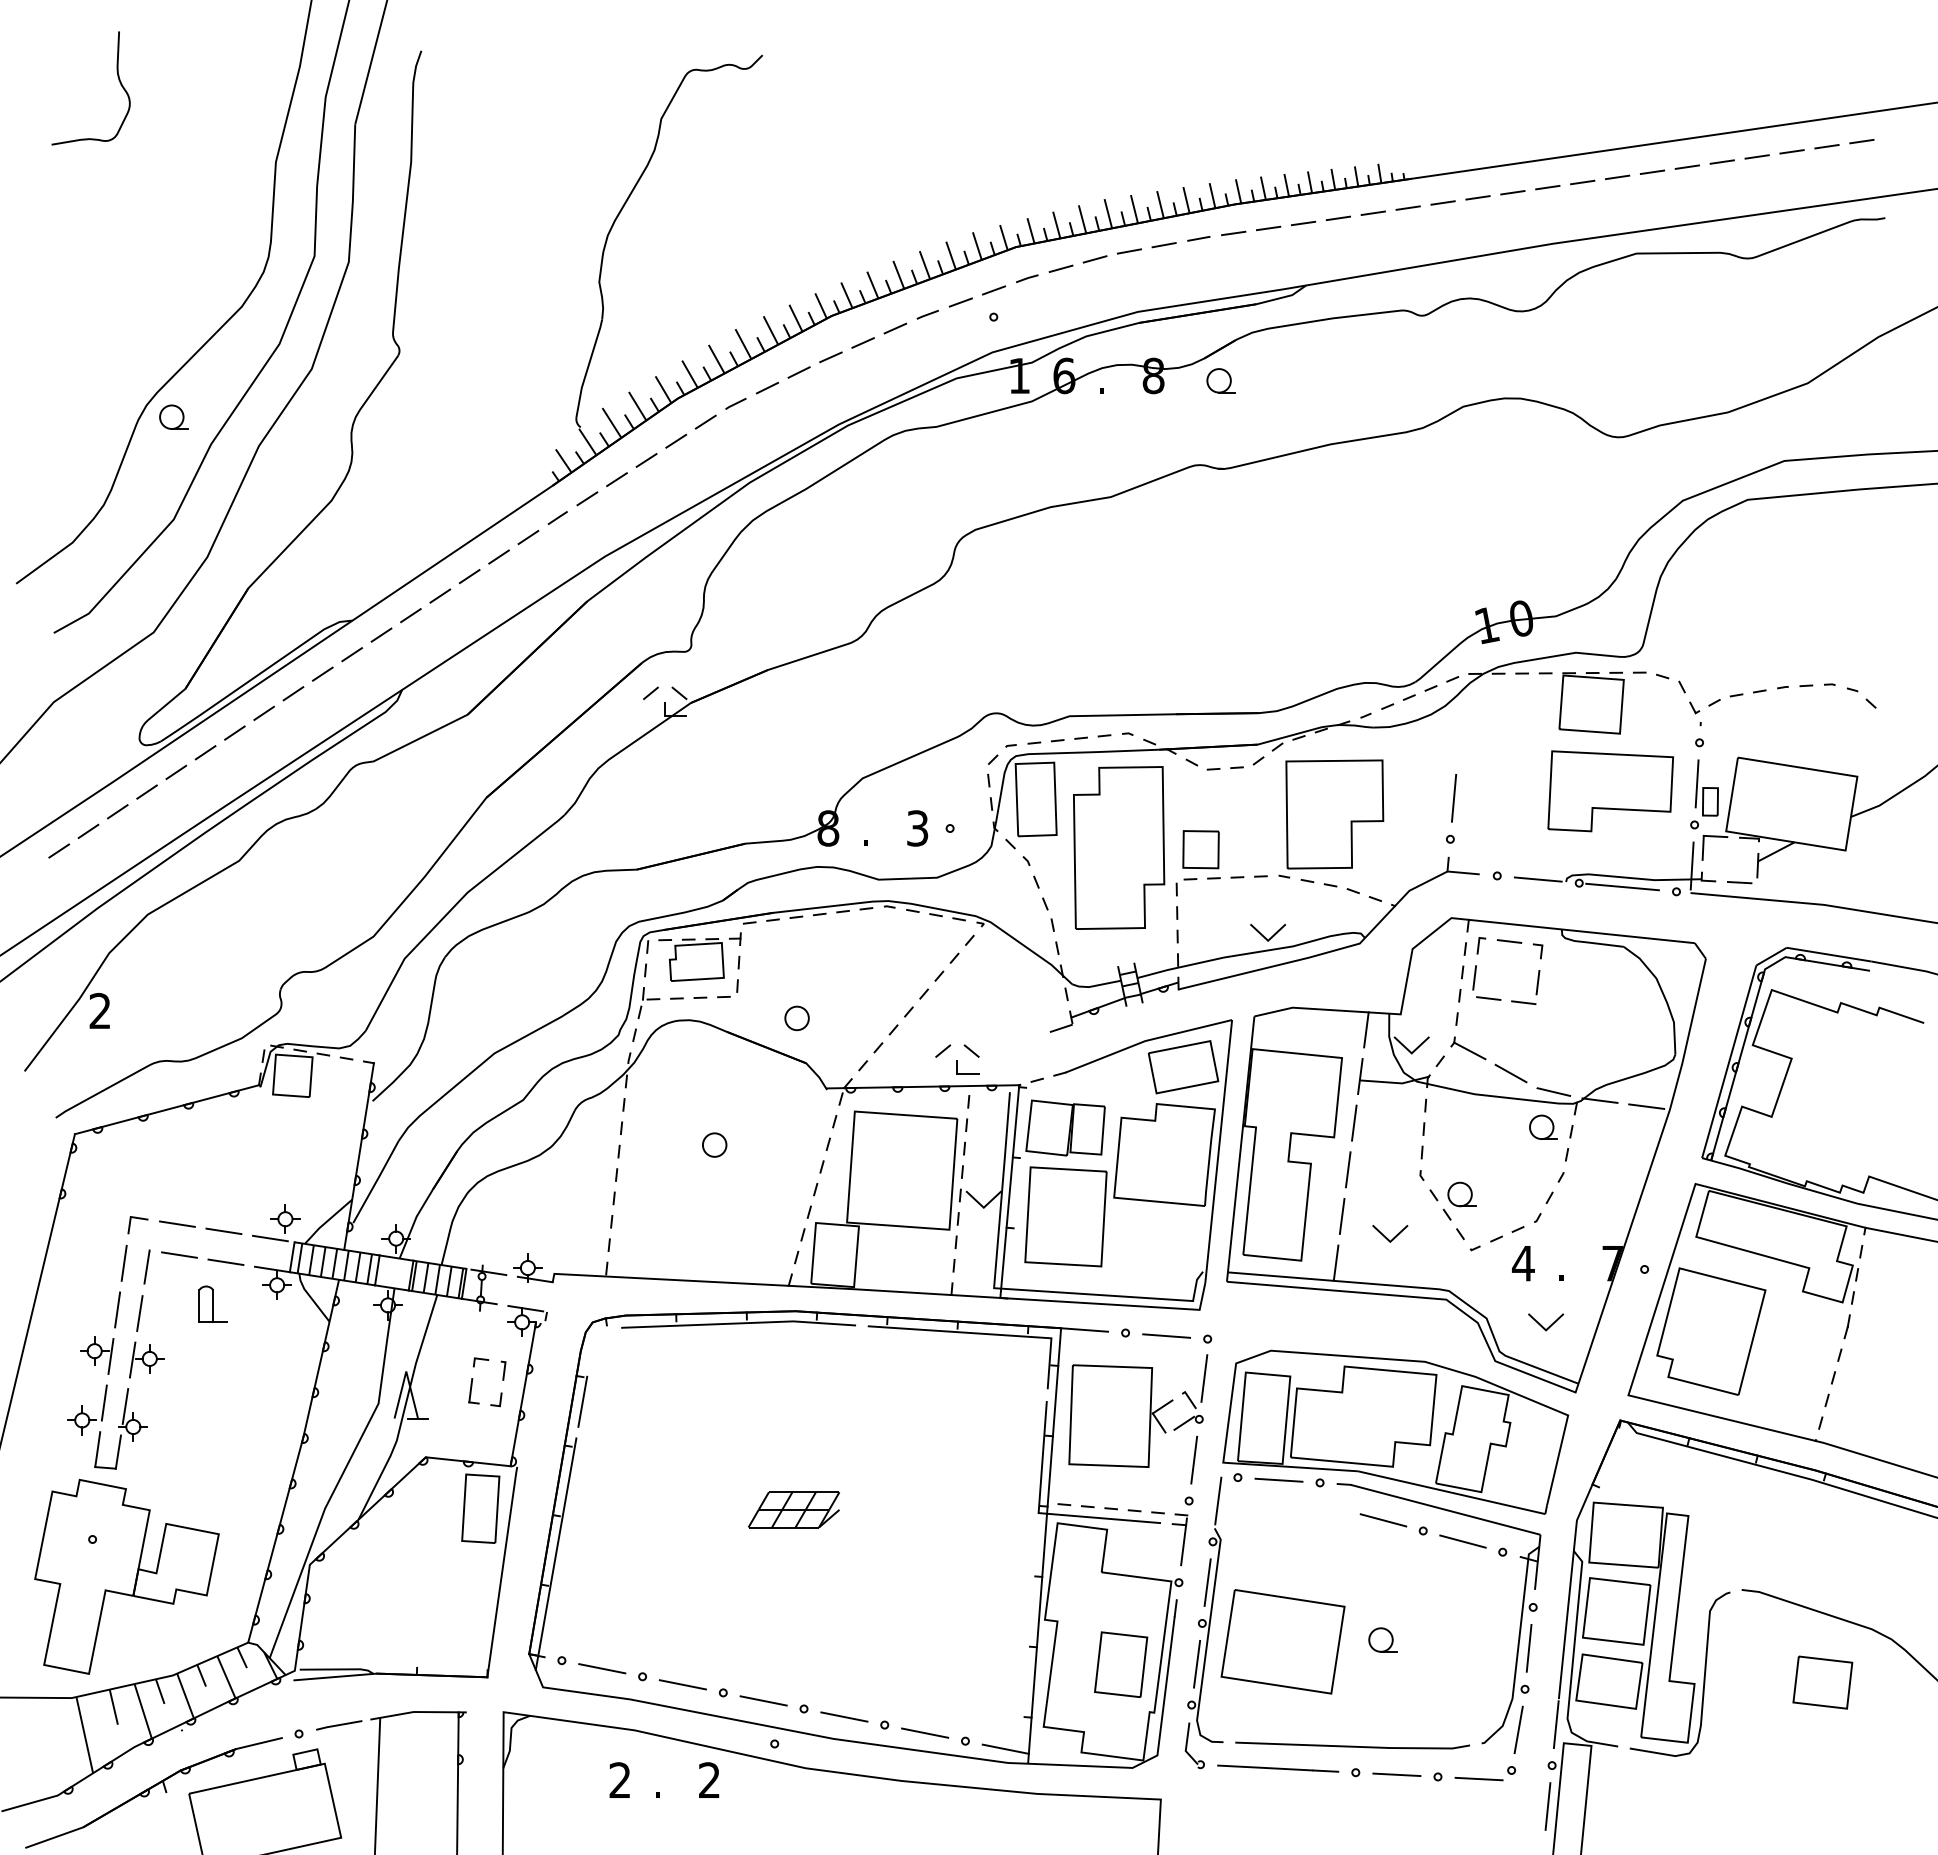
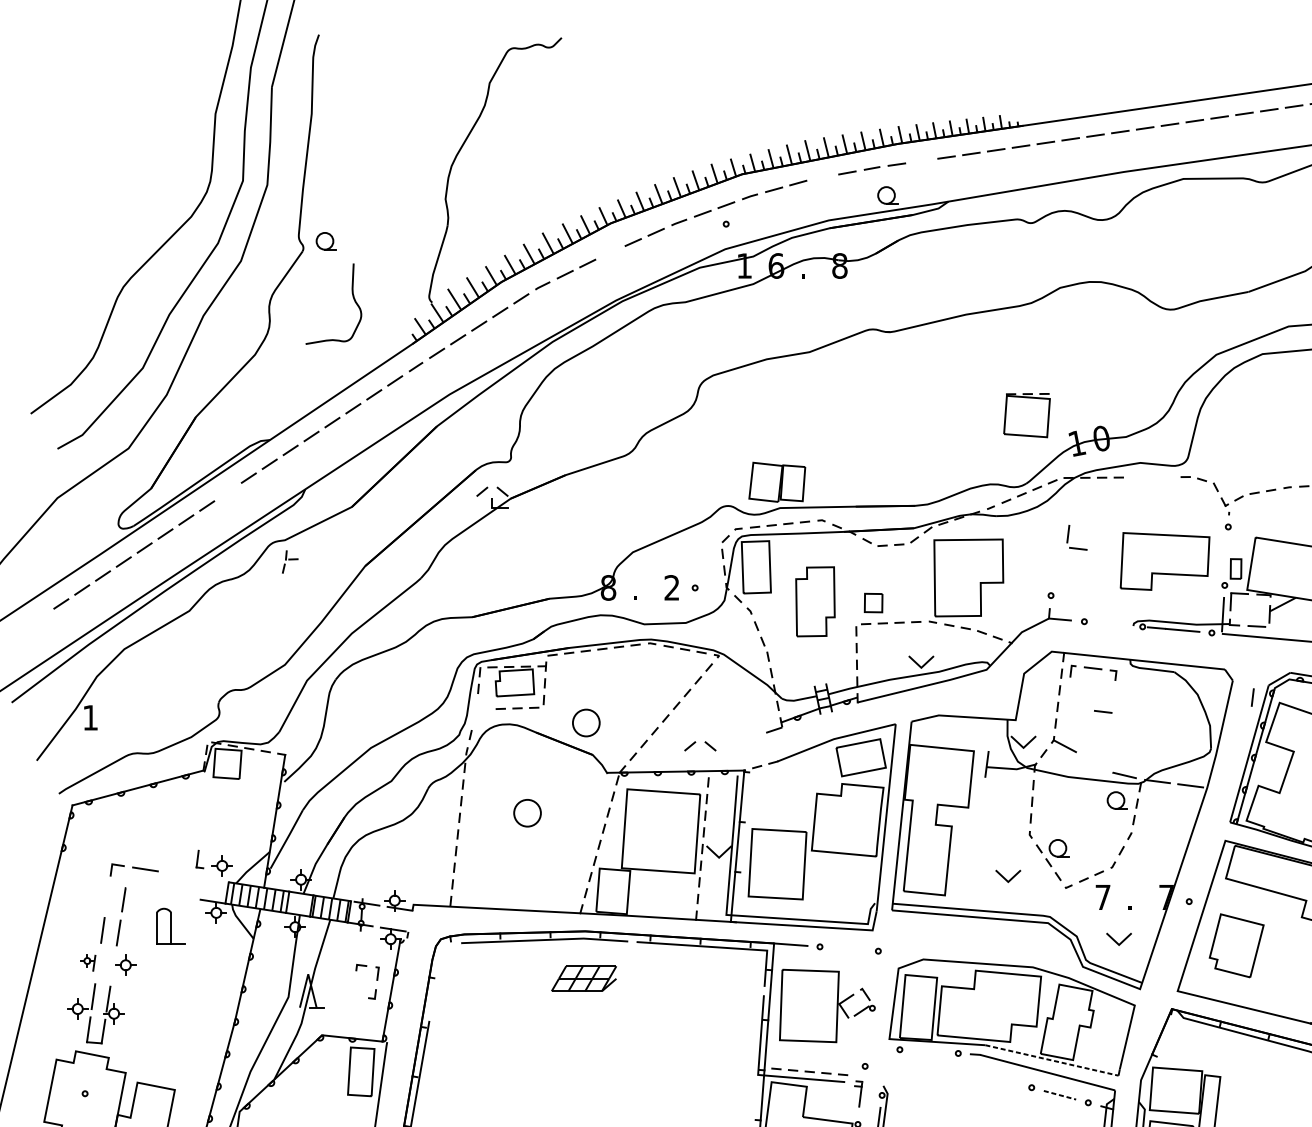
curve: (118, 80) -> (353, 298), moved
line: (1268, 228) -> (921, 161), removed
line: (1129, 251) -> (822, 177), removed
line: (830, 357) -> (610, 252), removed
part: (1220, 380) -> (887, 195), moved
part: (173, 416) -> (326, 240), moved
line: (293, 693) -> (228, 491), removed
part: (1591, 702) -> (1026, 415), moved
line: (1696, 783) -> (1226, 555), removed
line: (1454, 798) -> (1053, 566), removed
text: (917, 828) -> (671, 587), 3 -> 2
part: (1119, 847) -> (815, 601), size x0.6
part: (1200, 849) -> (873, 602), size x0.7
line: (1537, 879) -> (1113, 624), removed
part: (1475, 981) -> (1068, 536), moved
line: (1537, 982) -> (1252, 697), moved
part: (648, 1002) -> (289, 561), moved
text: (99, 1010) -> (90, 717), 2 -> 1
circle: (796, 1018) -> (585, 723), size x1.6
line: (1366, 1029) -> (991, 730), removed
part: (967, 1067) -> (707, 757), removed
line: (1510, 1073) -> (1093, 762), removed
line: (1354, 1122) -> (982, 797), removed
part: (1065, 1127) -> (777, 481), moved
circle: (714, 1144) -> (527, 812), size x1.6
line: (1347, 1169) -> (977, 830), removed
line: (1341, 1215) -> (973, 863), removed
line: (223, 1231) -> (178, 874), removed
line: (269, 1238) -> (210, 879), removed
line: (179, 1254) -> (146, 891), removed
line: (225, 1261) -> (179, 895), removed
line: (123, 1262) -> (107, 896), removed
line: (1335, 1262) -> (969, 896), removed
text: (1522, 1263) -> (1102, 897), 4 -> 7
part: (212, 1303) -> (170, 925), size x1.4
part: (1711, 1331) -> (1236, 945), size x0.7
line: (1166, 1335) -> (849, 948), removed
part: (97, 1355) -> (88, 962), size x0.6
line: (132, 1359) -> (113, 965), removed
line: (1204, 1378) -> (876, 979), removed
part: (473, 1391) -> (199, 859), moved
line: (582, 1401) -> (433, 995), removed
line: (1194, 1459) -> (869, 1036), removed
line: (1278, 1479) -> (928, 1051), removed
line: (1452, 1492) -> (1052, 1060), solid -> dashed
line: (1218, 1500) -> (886, 1066), removed
part: (793, 1509) -> (583, 978), moved
line: (1383, 1520) -> (1003, 1080), removed
part: (1179, 1539) -> (858, 1093), size x0.7
line: (1463, 1541) -> (1060, 1095), solid -> dashed

